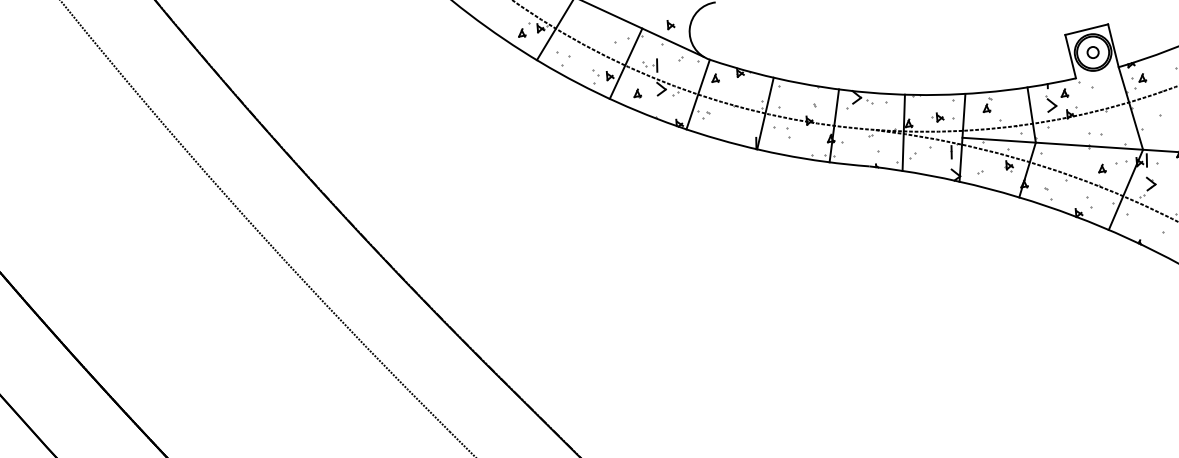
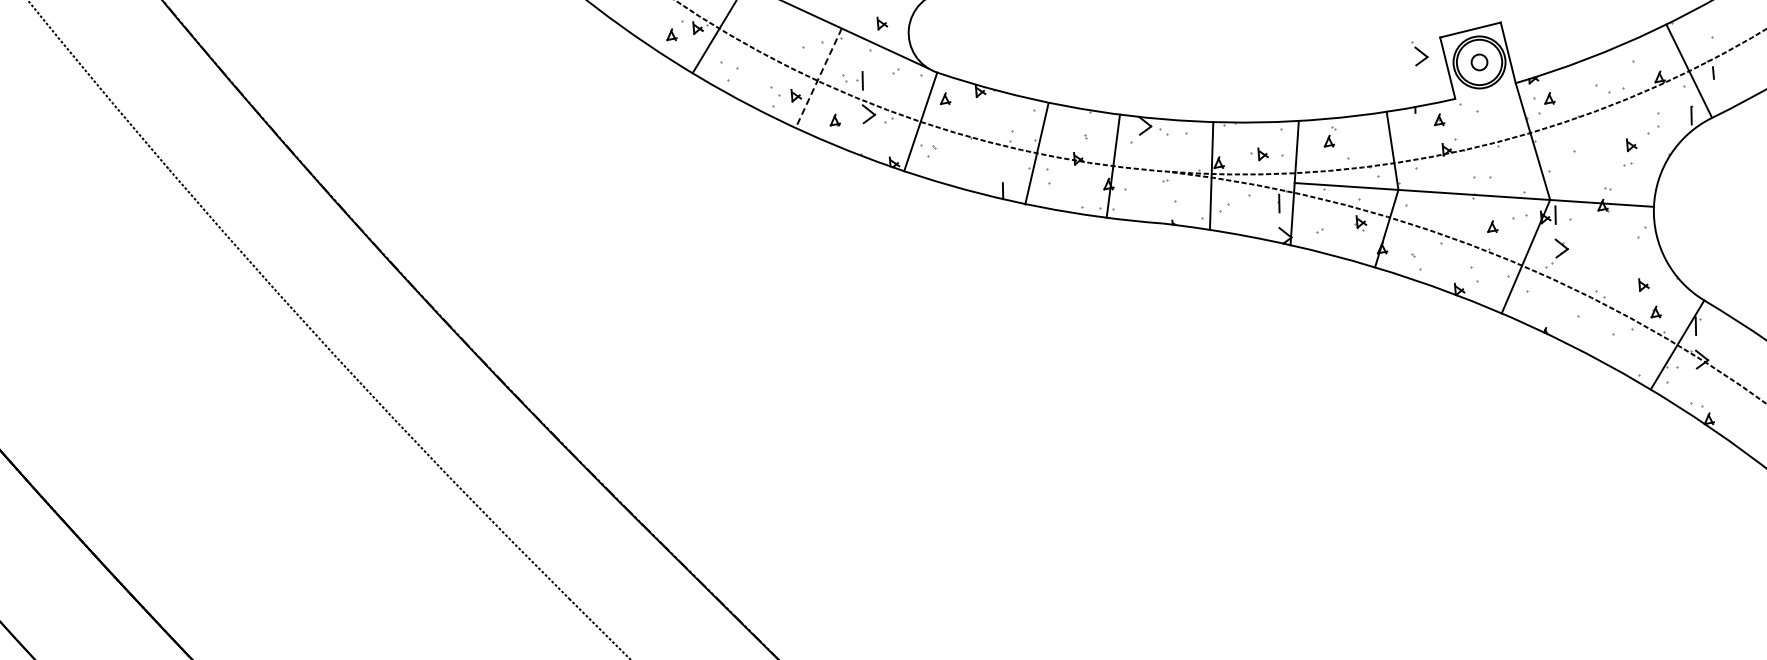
line: (625, 63) -> (818, 78), solid -> dashed
part: (1050, 103) -> (1419, 53), moved
line: (765, 113) -> (1036, 153), moved

